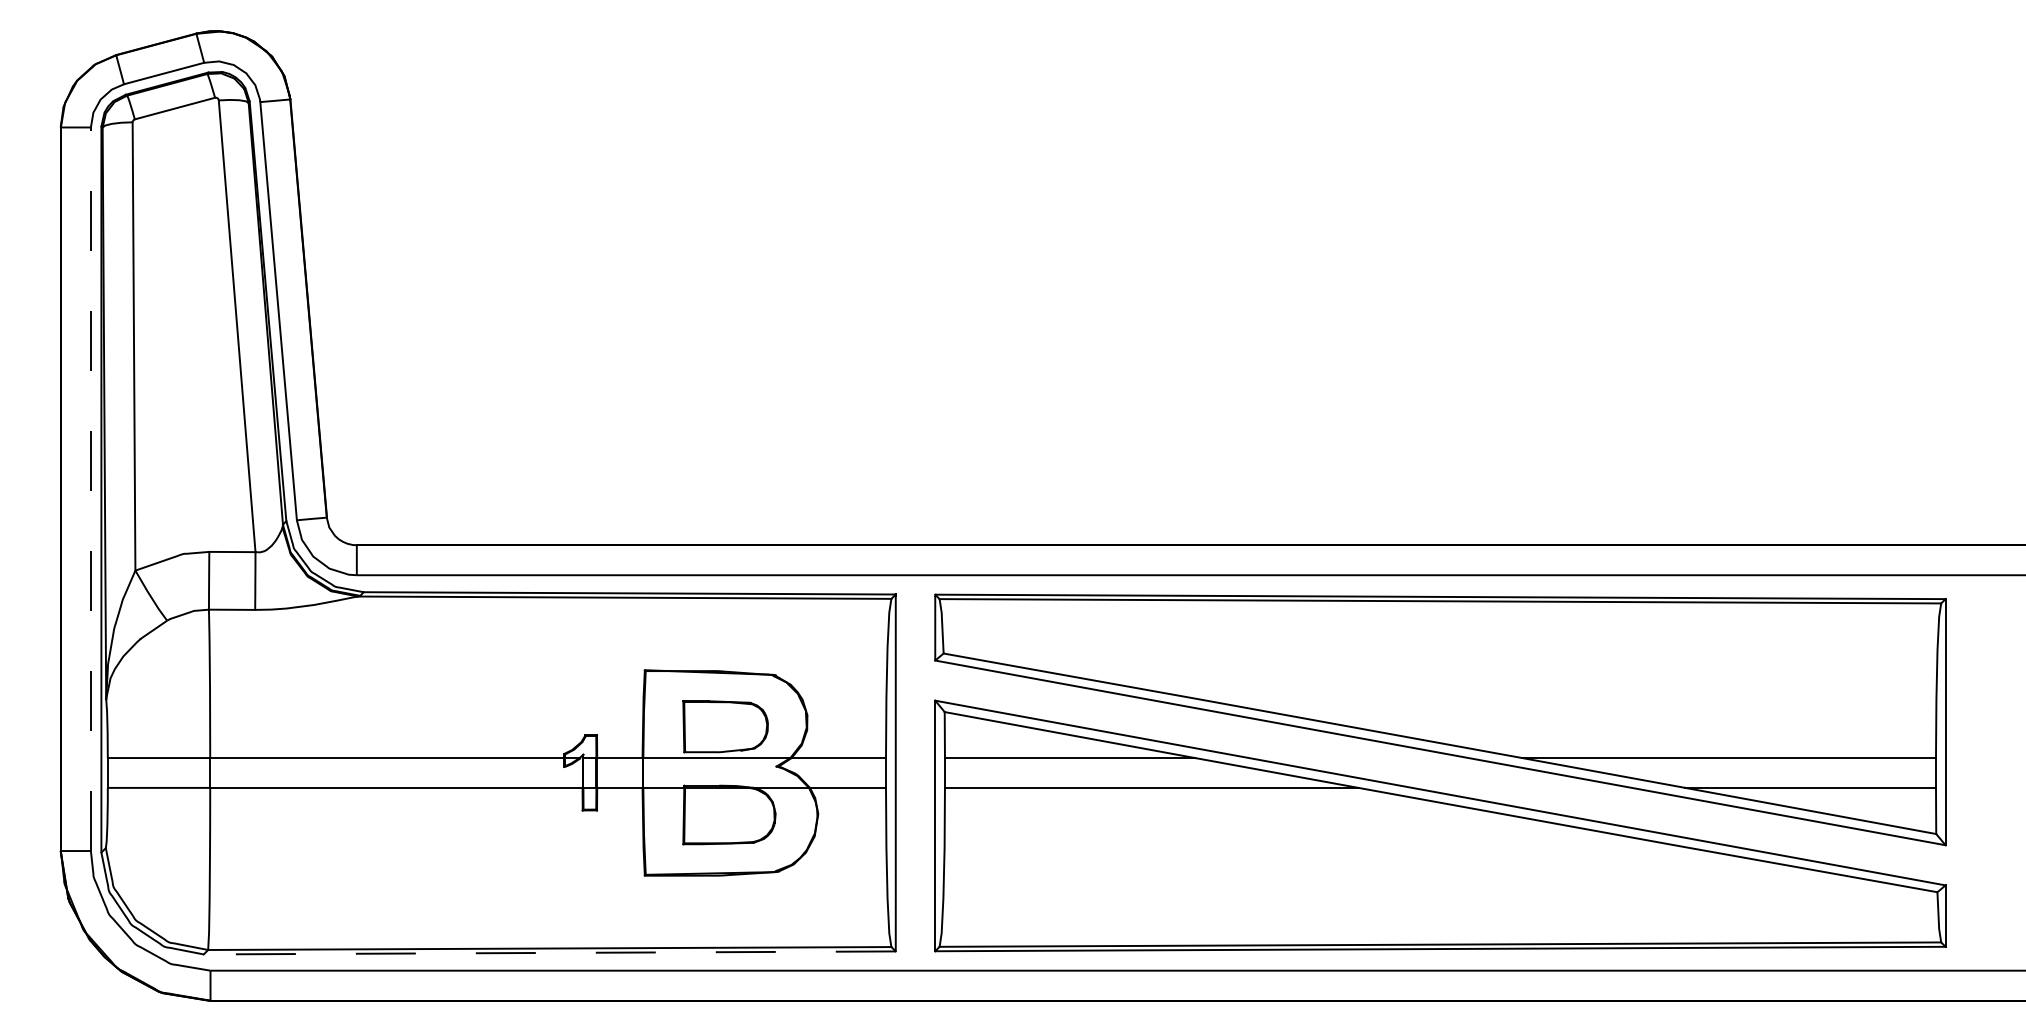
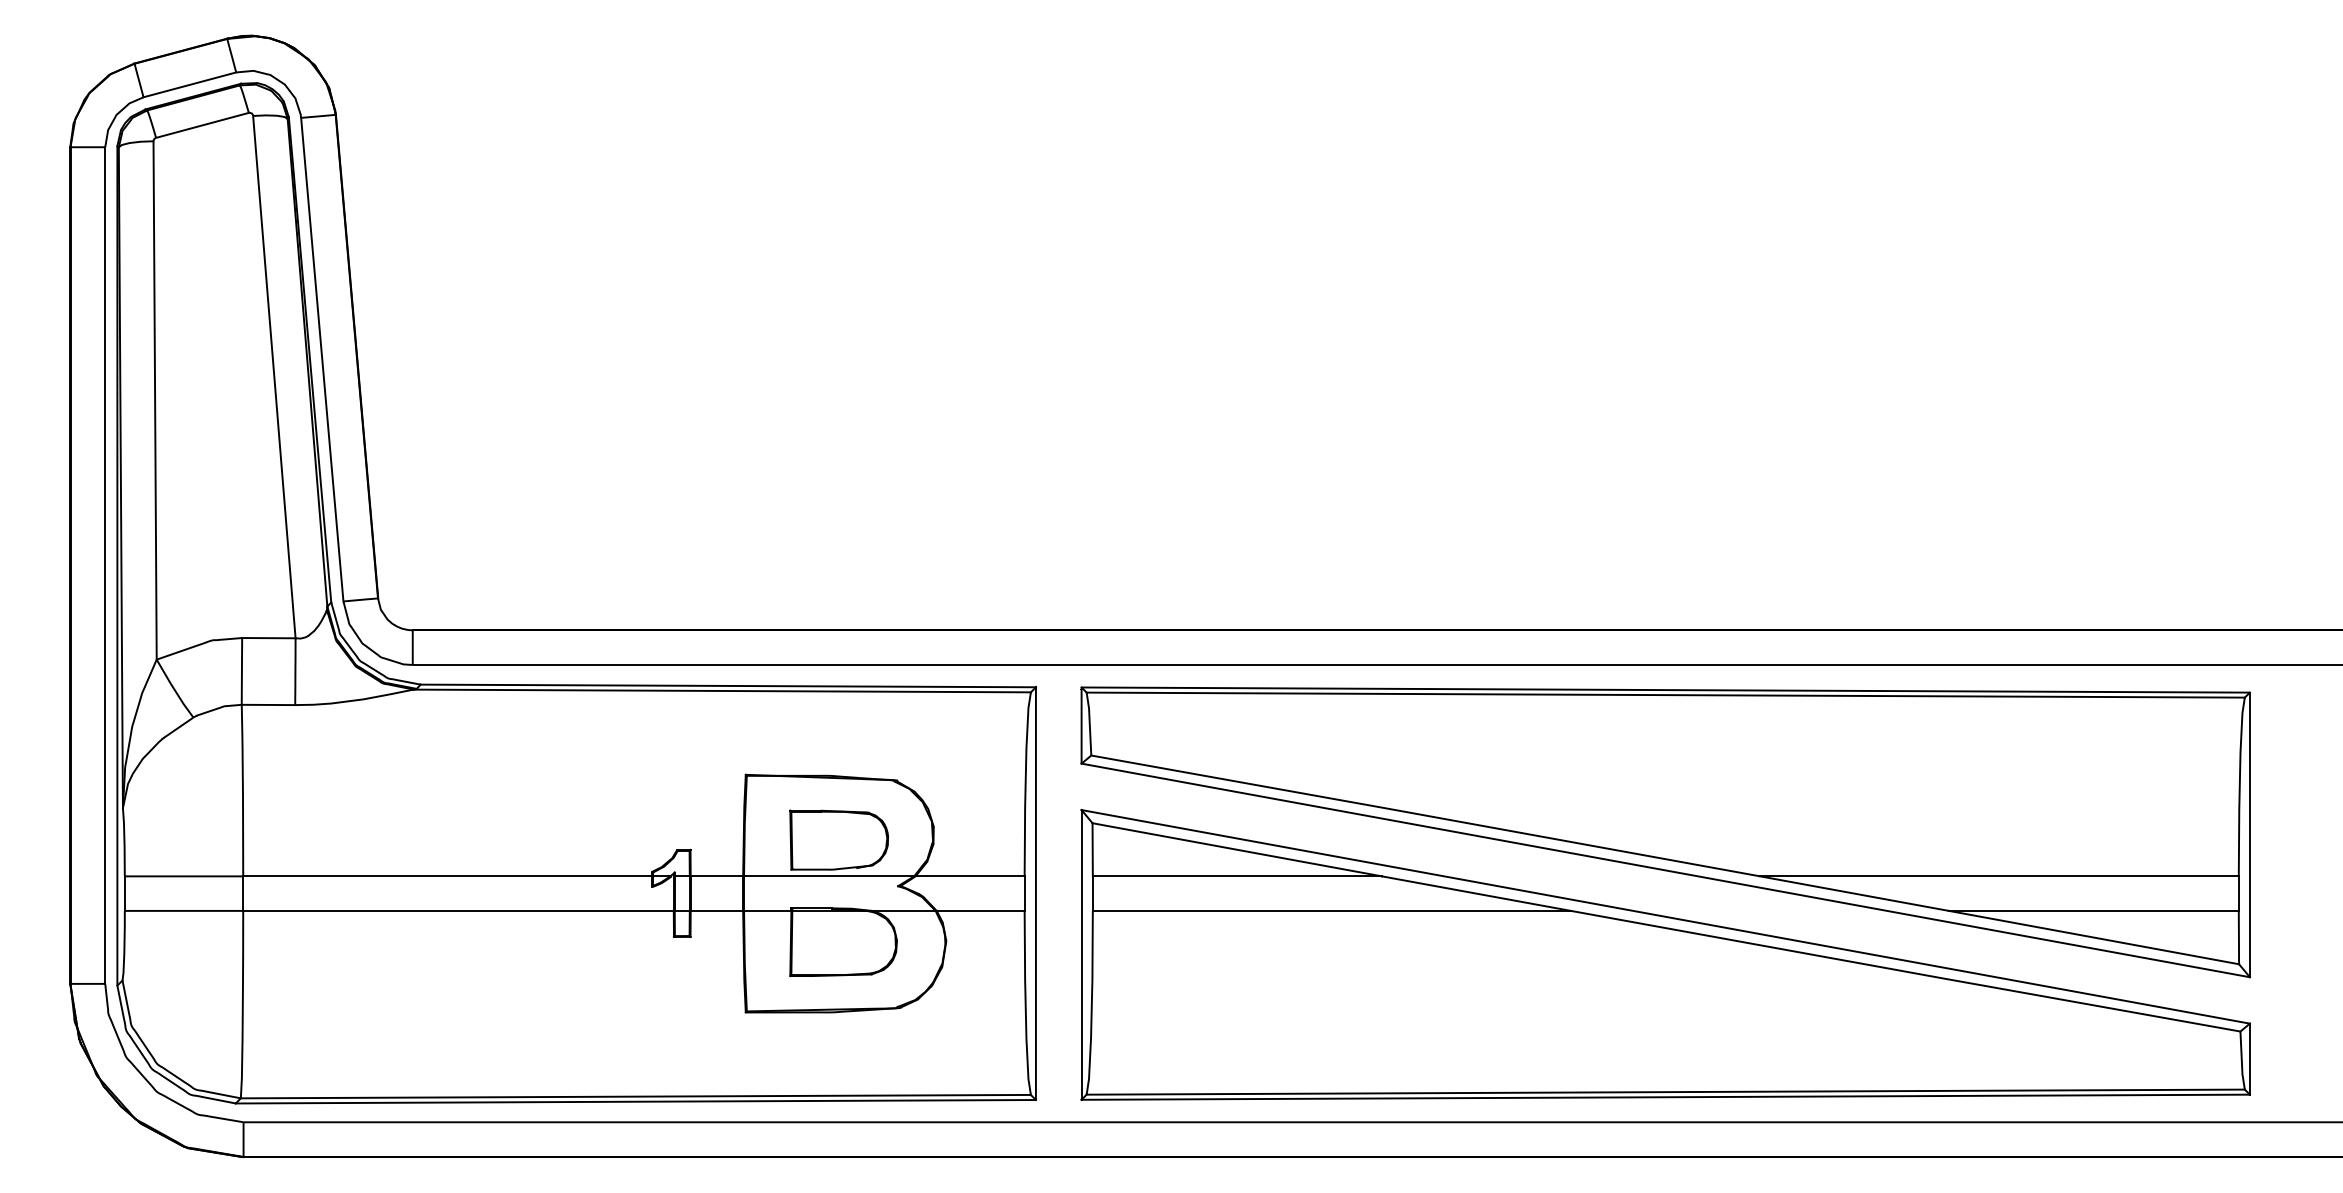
line: (91, 489) -> (105, 565), dashed -> solid
line: (549, 952) -> (635, 1101), dashed -> solid

